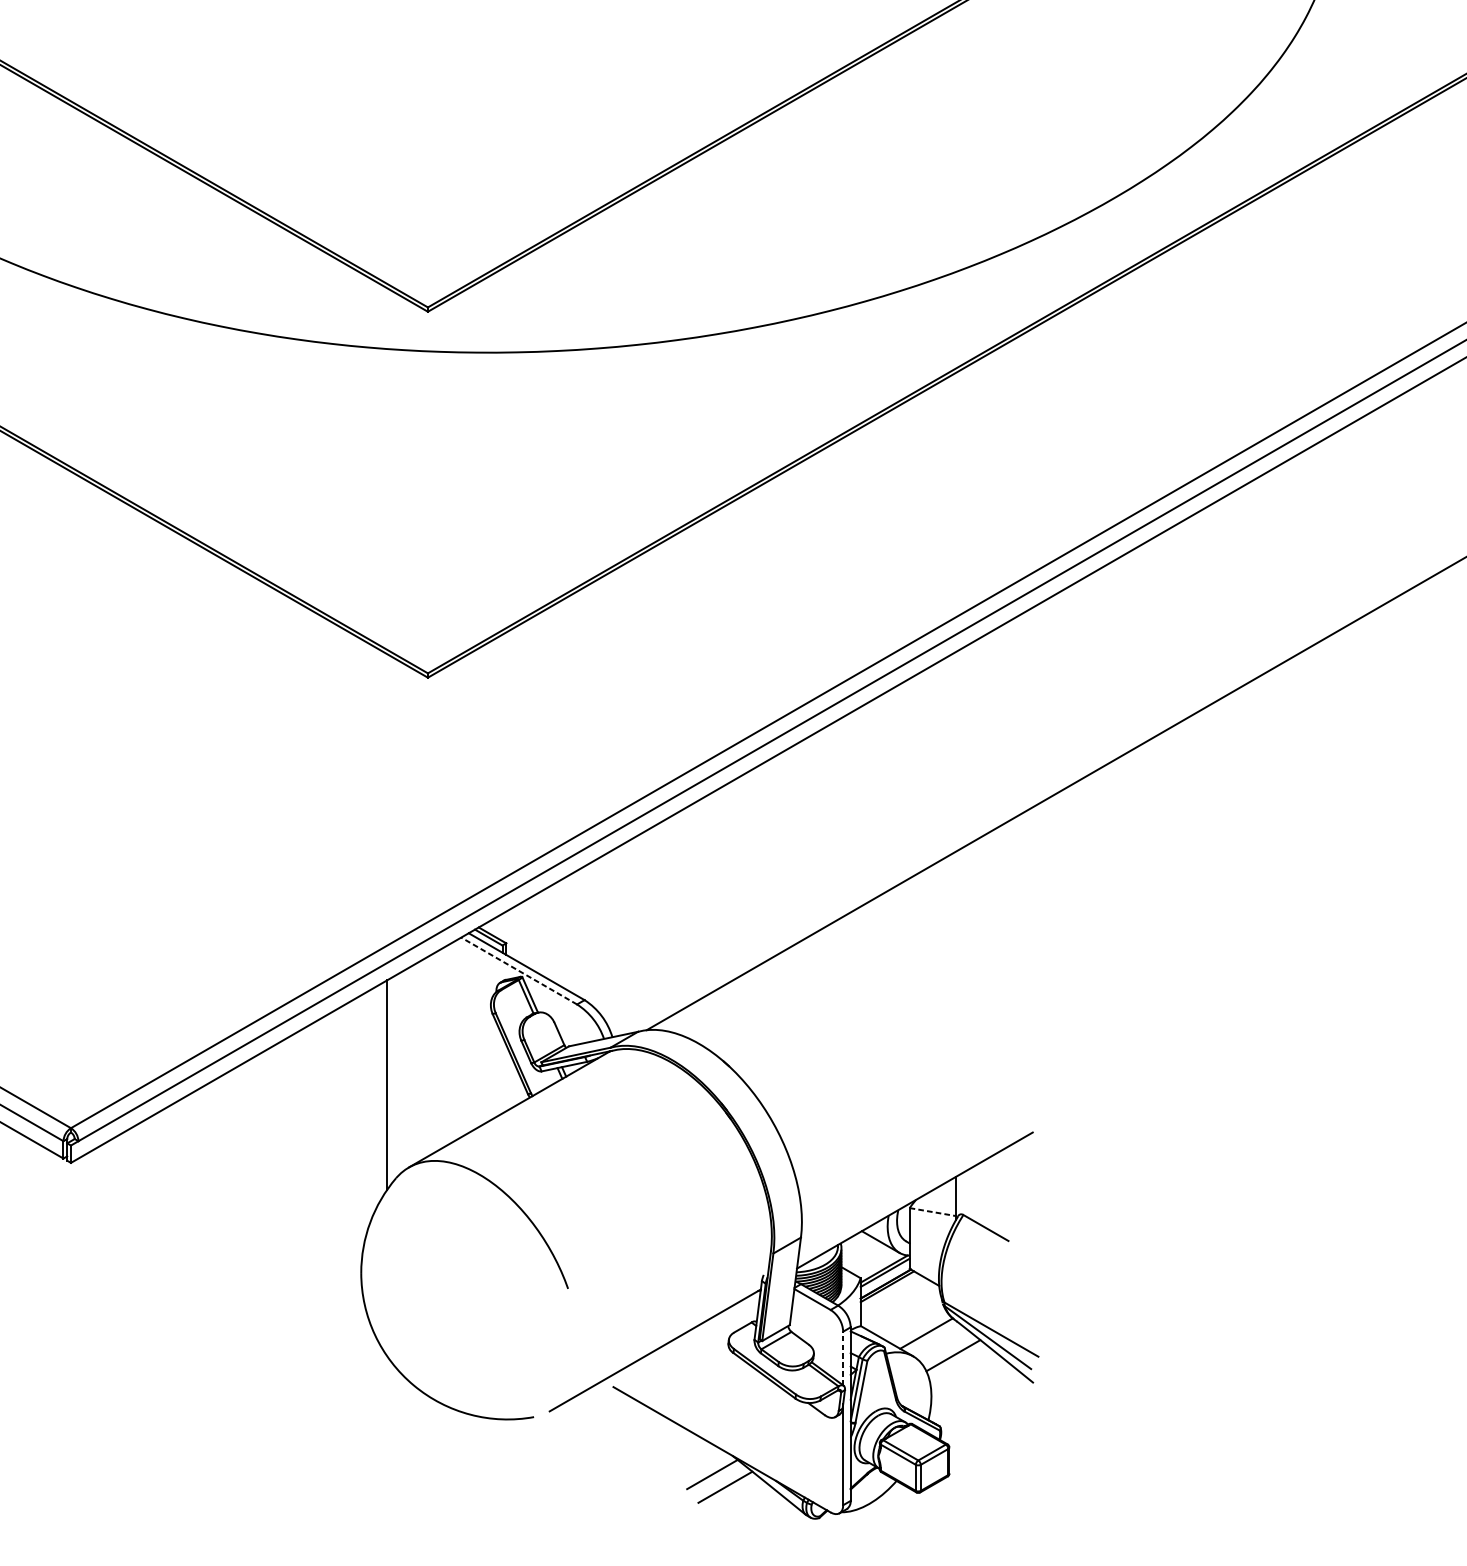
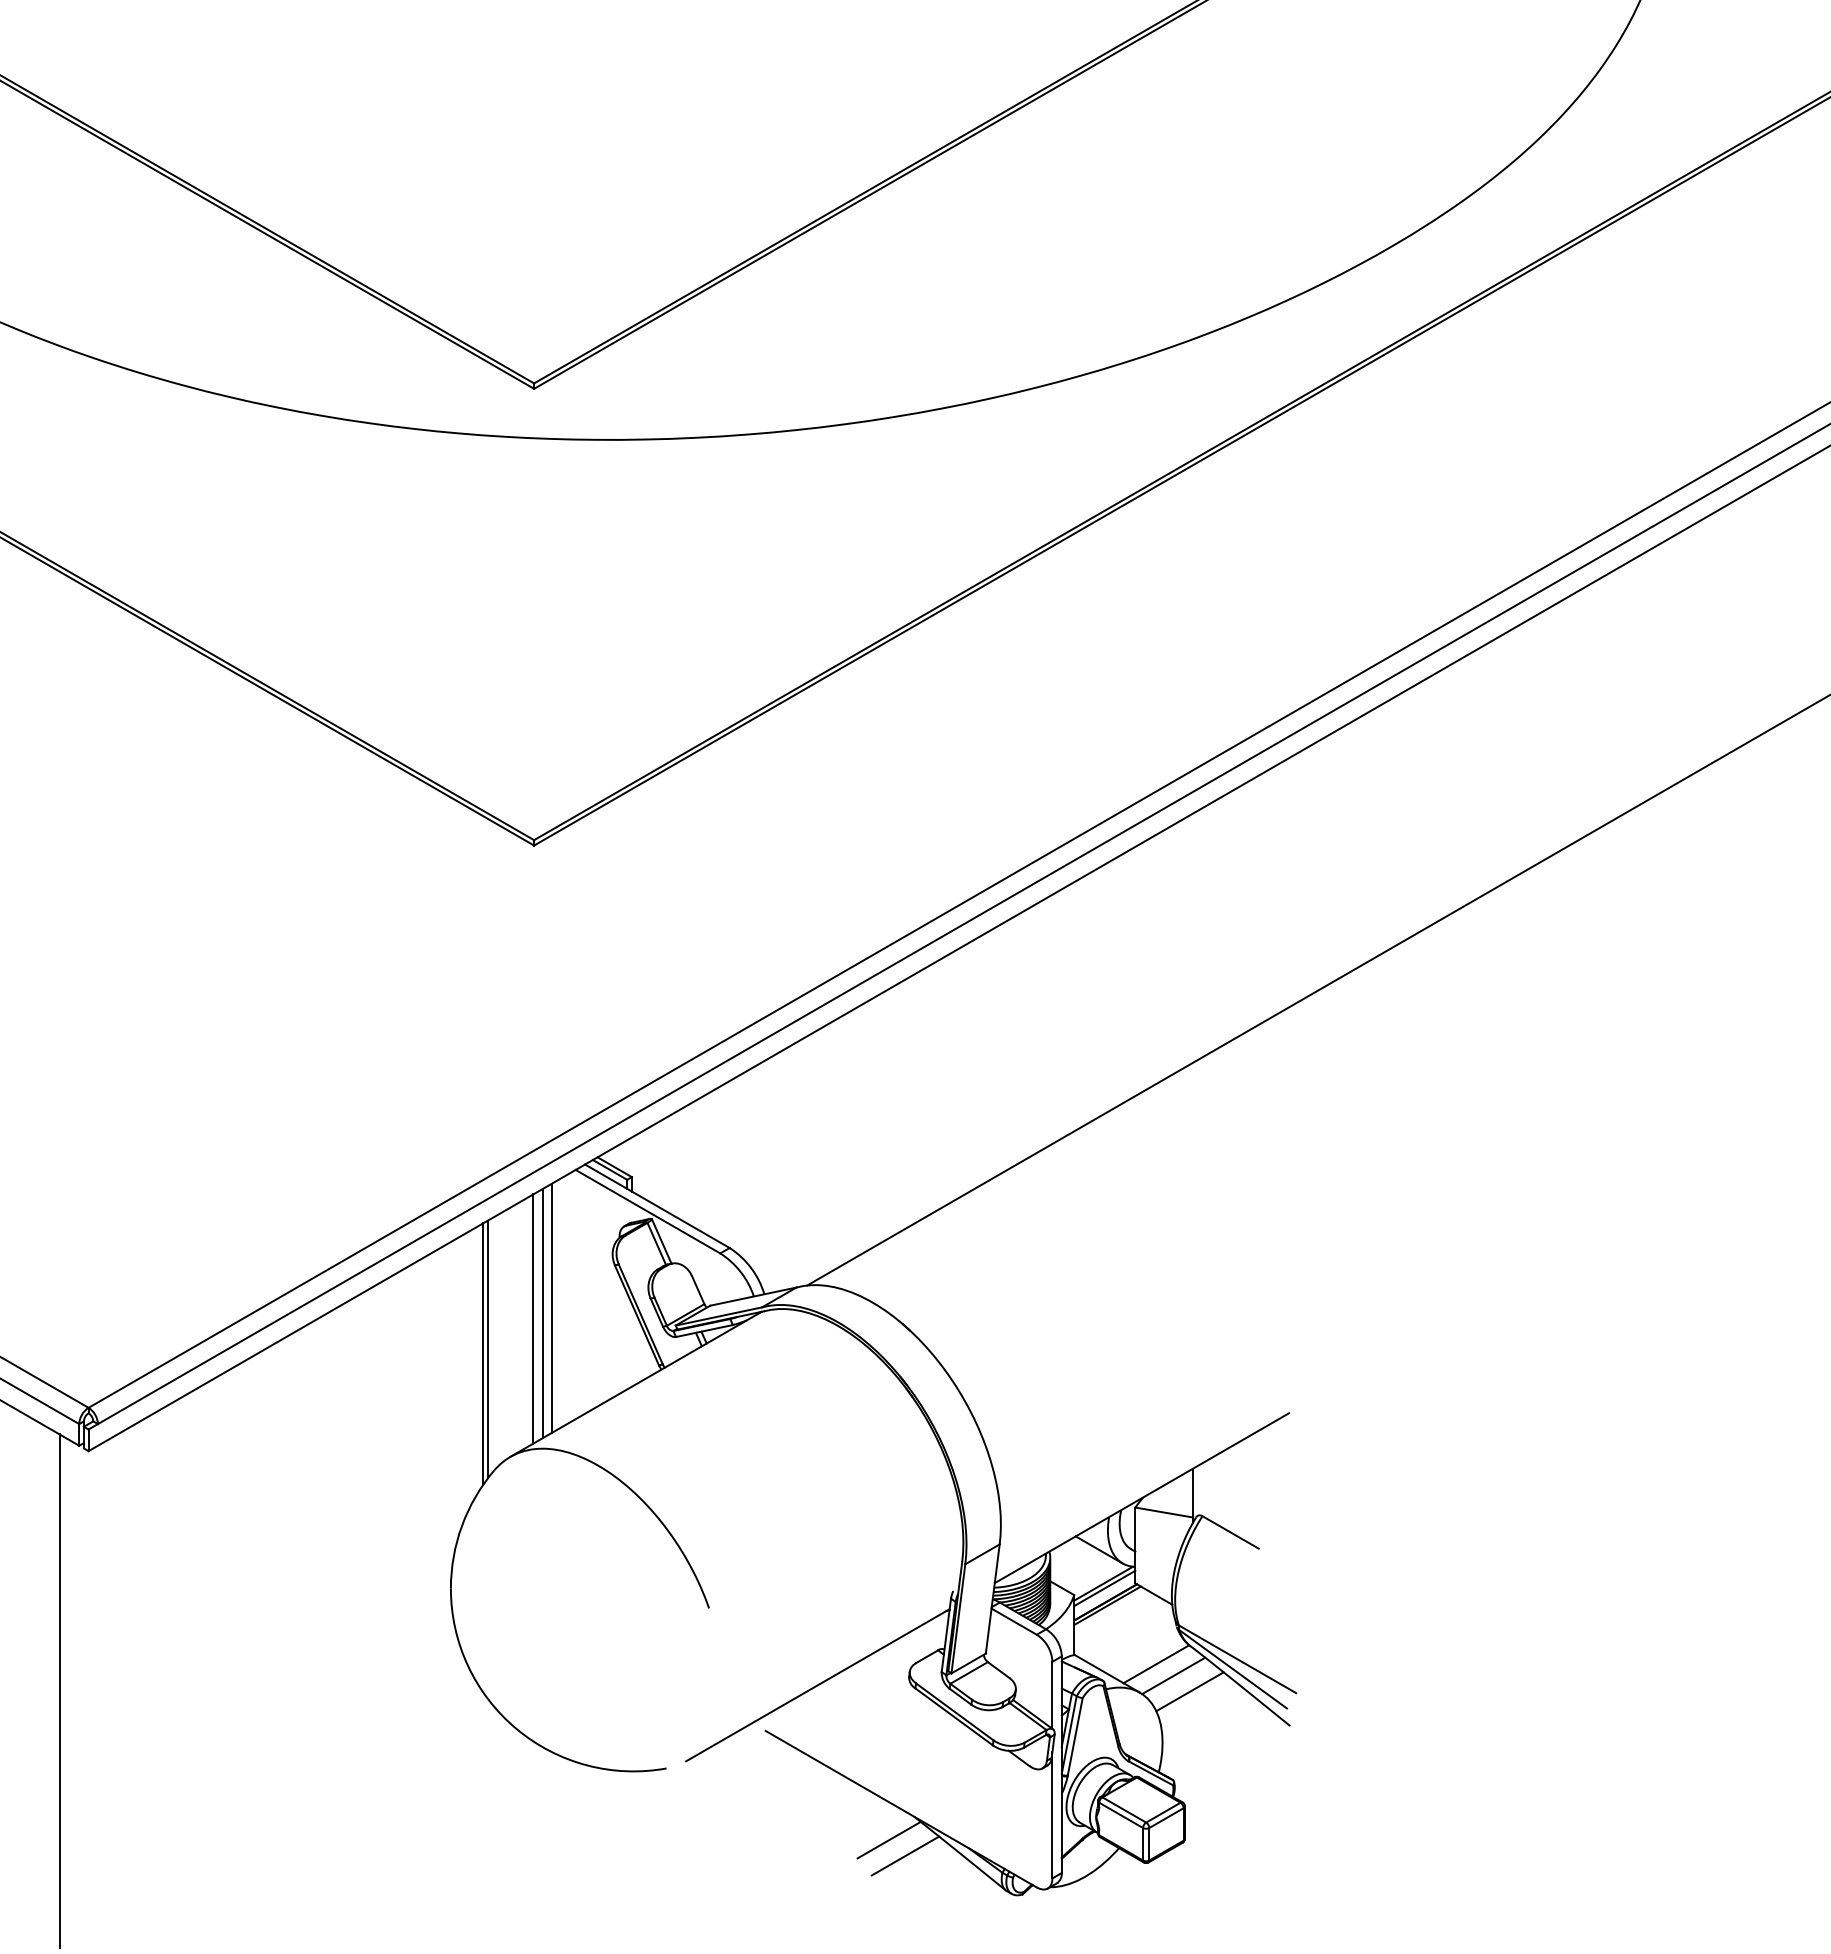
line: (518, 970) -> (647, 1211), dashed -> solid
line: (442, 1047) -> (552, 1307), added
line: (434, 1052) -> (542, 1313), added
line: (427, 1056) -> (533, 1318), added
line: (391, 1081) -> (488, 1349), added
line: (932, 1212) -> (1164, 1512), dashed -> solid
line: (940, 1342) -> (1173, 1675), added
line: (47, 1355) -> (59, 1691), added
line: (843, 1358) -> (1052, 1695), dashed -> solid

